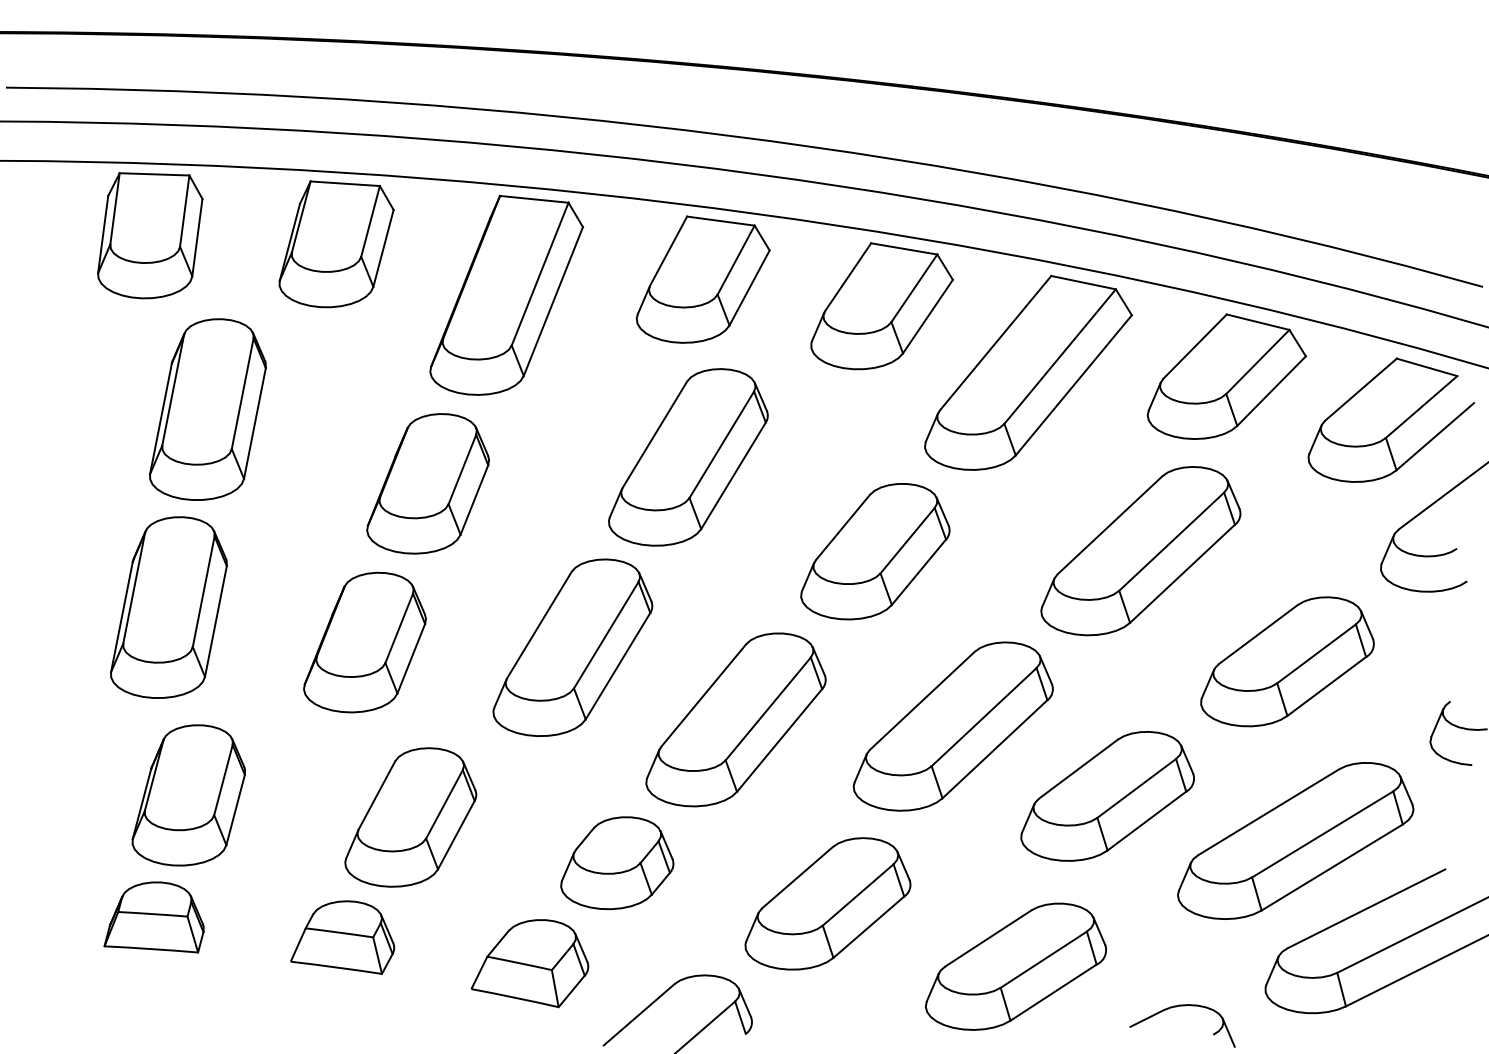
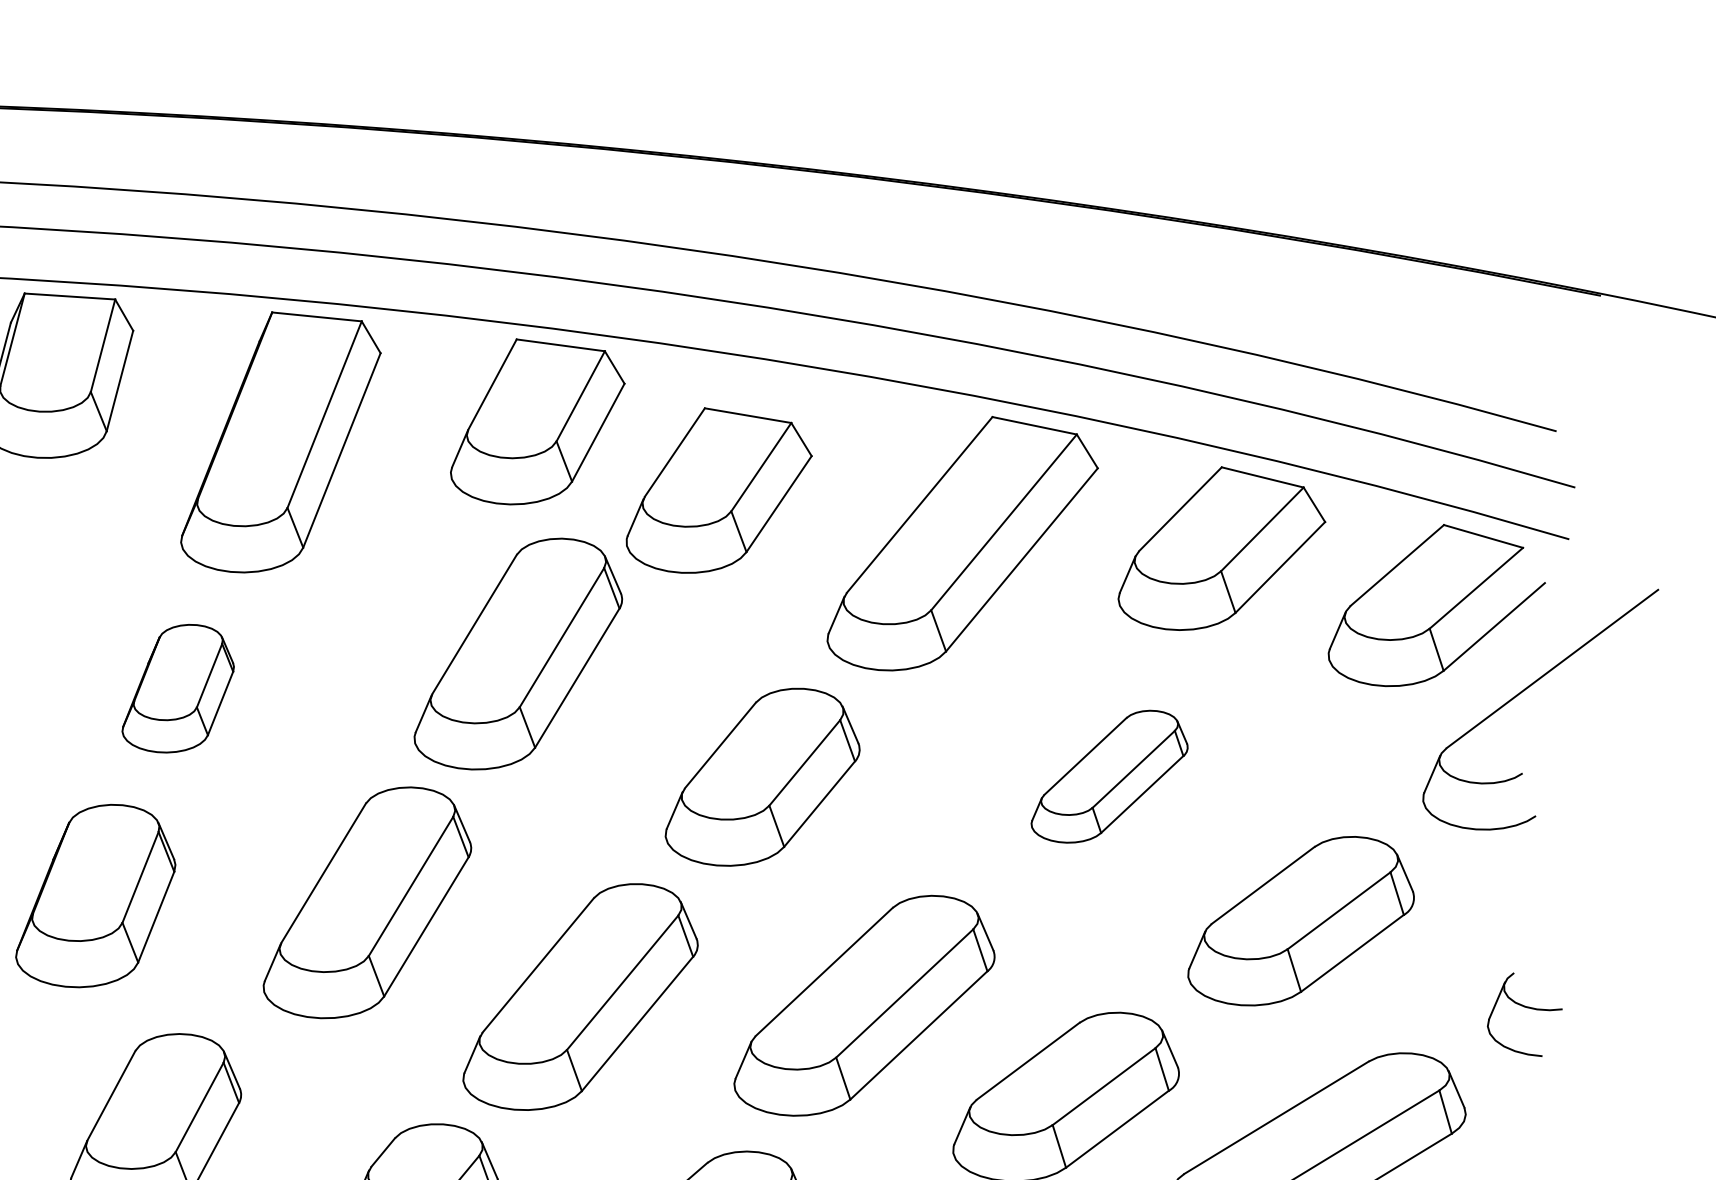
part: (881, 306) -> (718, 490), moved
part: (427, 483) -> (177, 688), size x0.7
part: (1140, 551) -> (1109, 777), size x0.6

